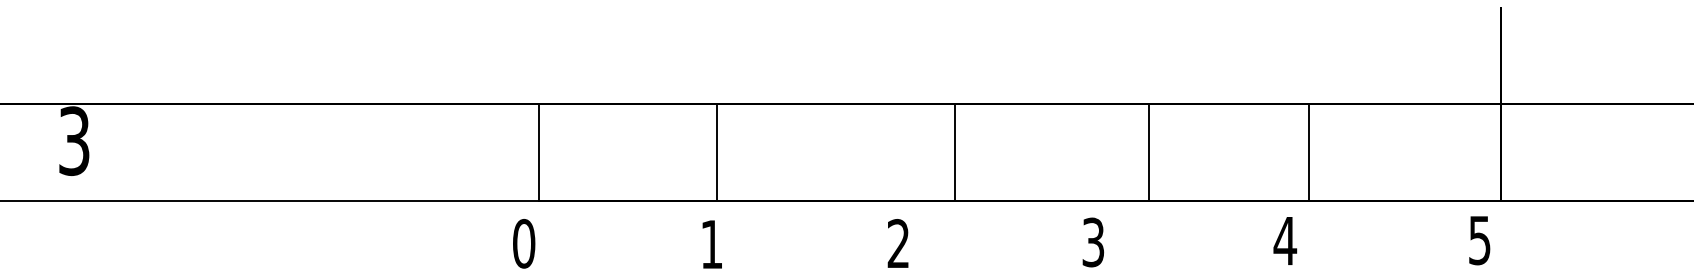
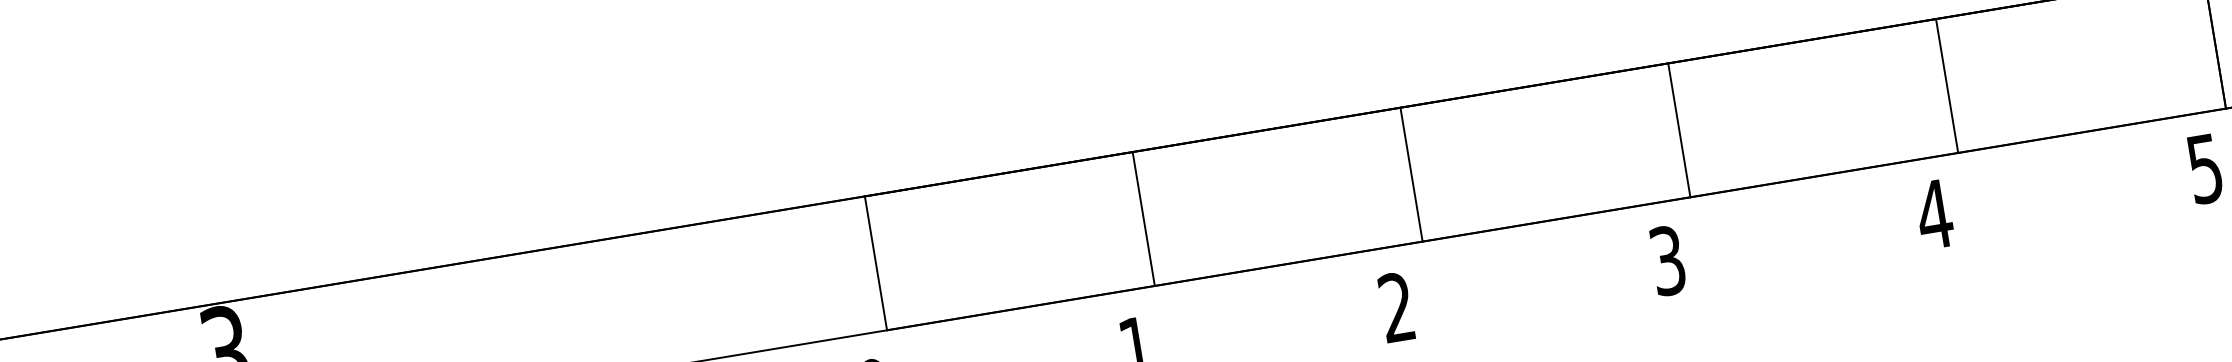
line: (716, 152) -> (1143, 218), moved
line: (955, 152) -> (1411, 174), moved
line: (1148, 152) -> (1679, 130), moved

